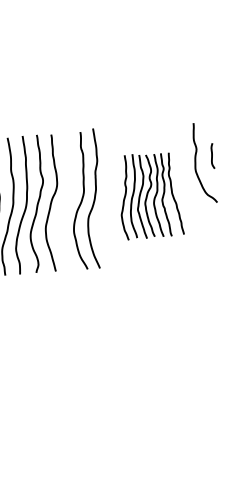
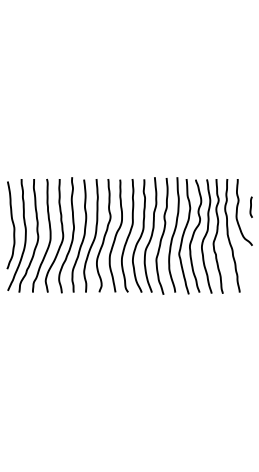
part: (149, 195) -> (197, 235), size x1.67
curve: (65, 201) -> (127, 235), added

